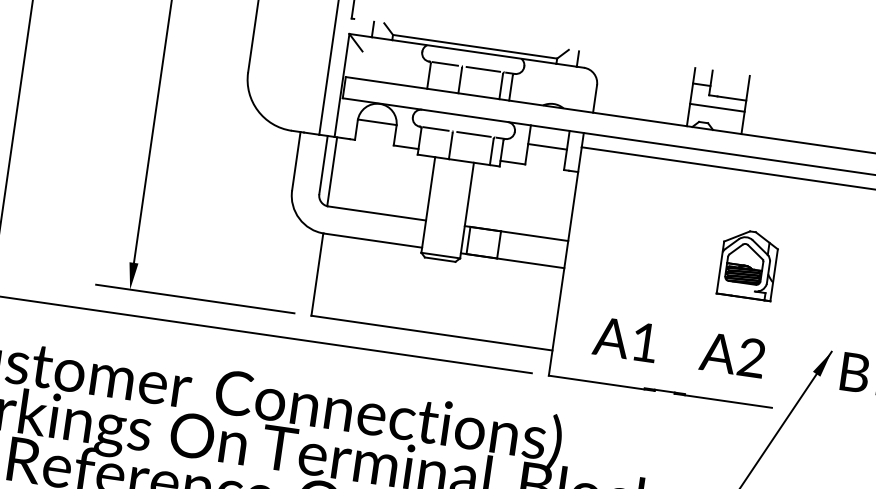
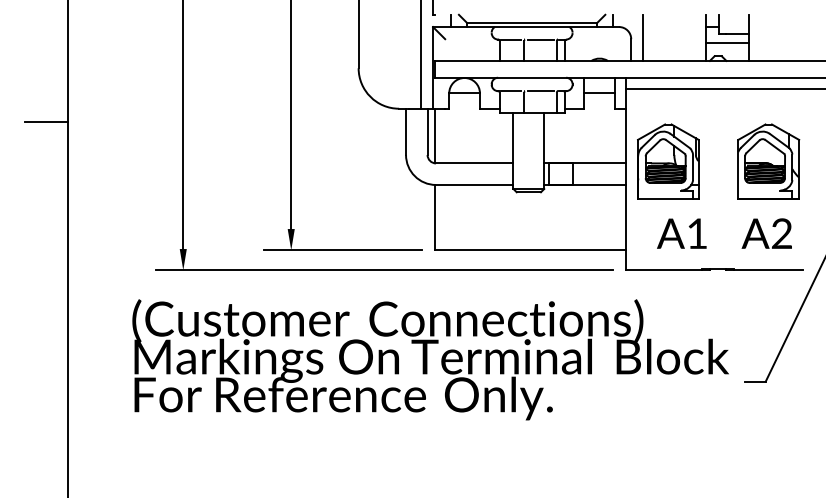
line: (612, 85) -> (643, 37), added
part: (621, 246) -> (668, 161), added
part: (747, 264) -> (768, 161), size x1.43

